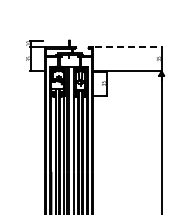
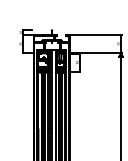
line: (128, 47) -> (96, 35), dashed -> solid

